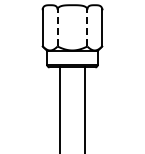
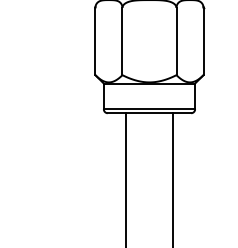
line: (57, 27) -> (122, 40), dashed -> solid
line: (87, 27) -> (176, 40), dashed -> solid

